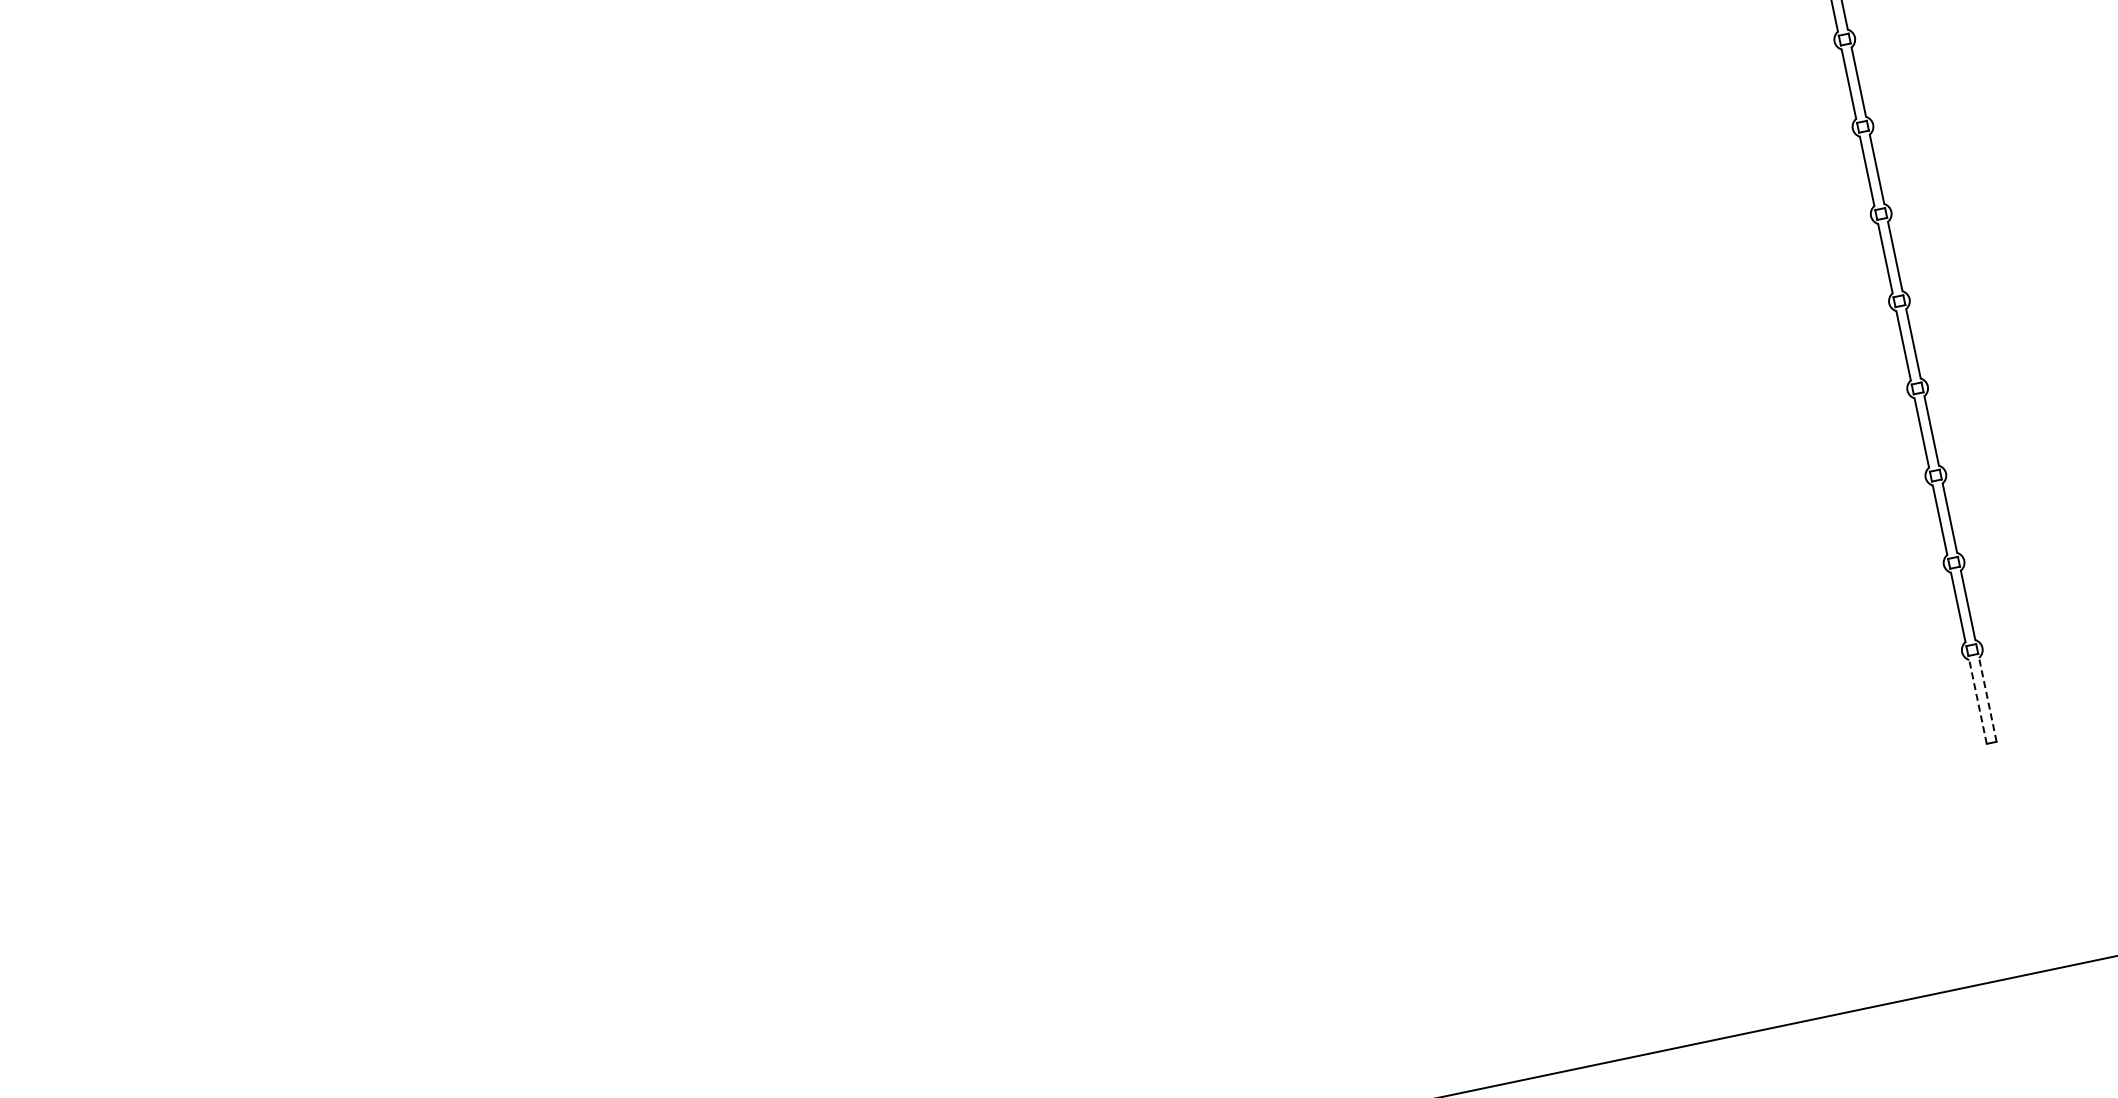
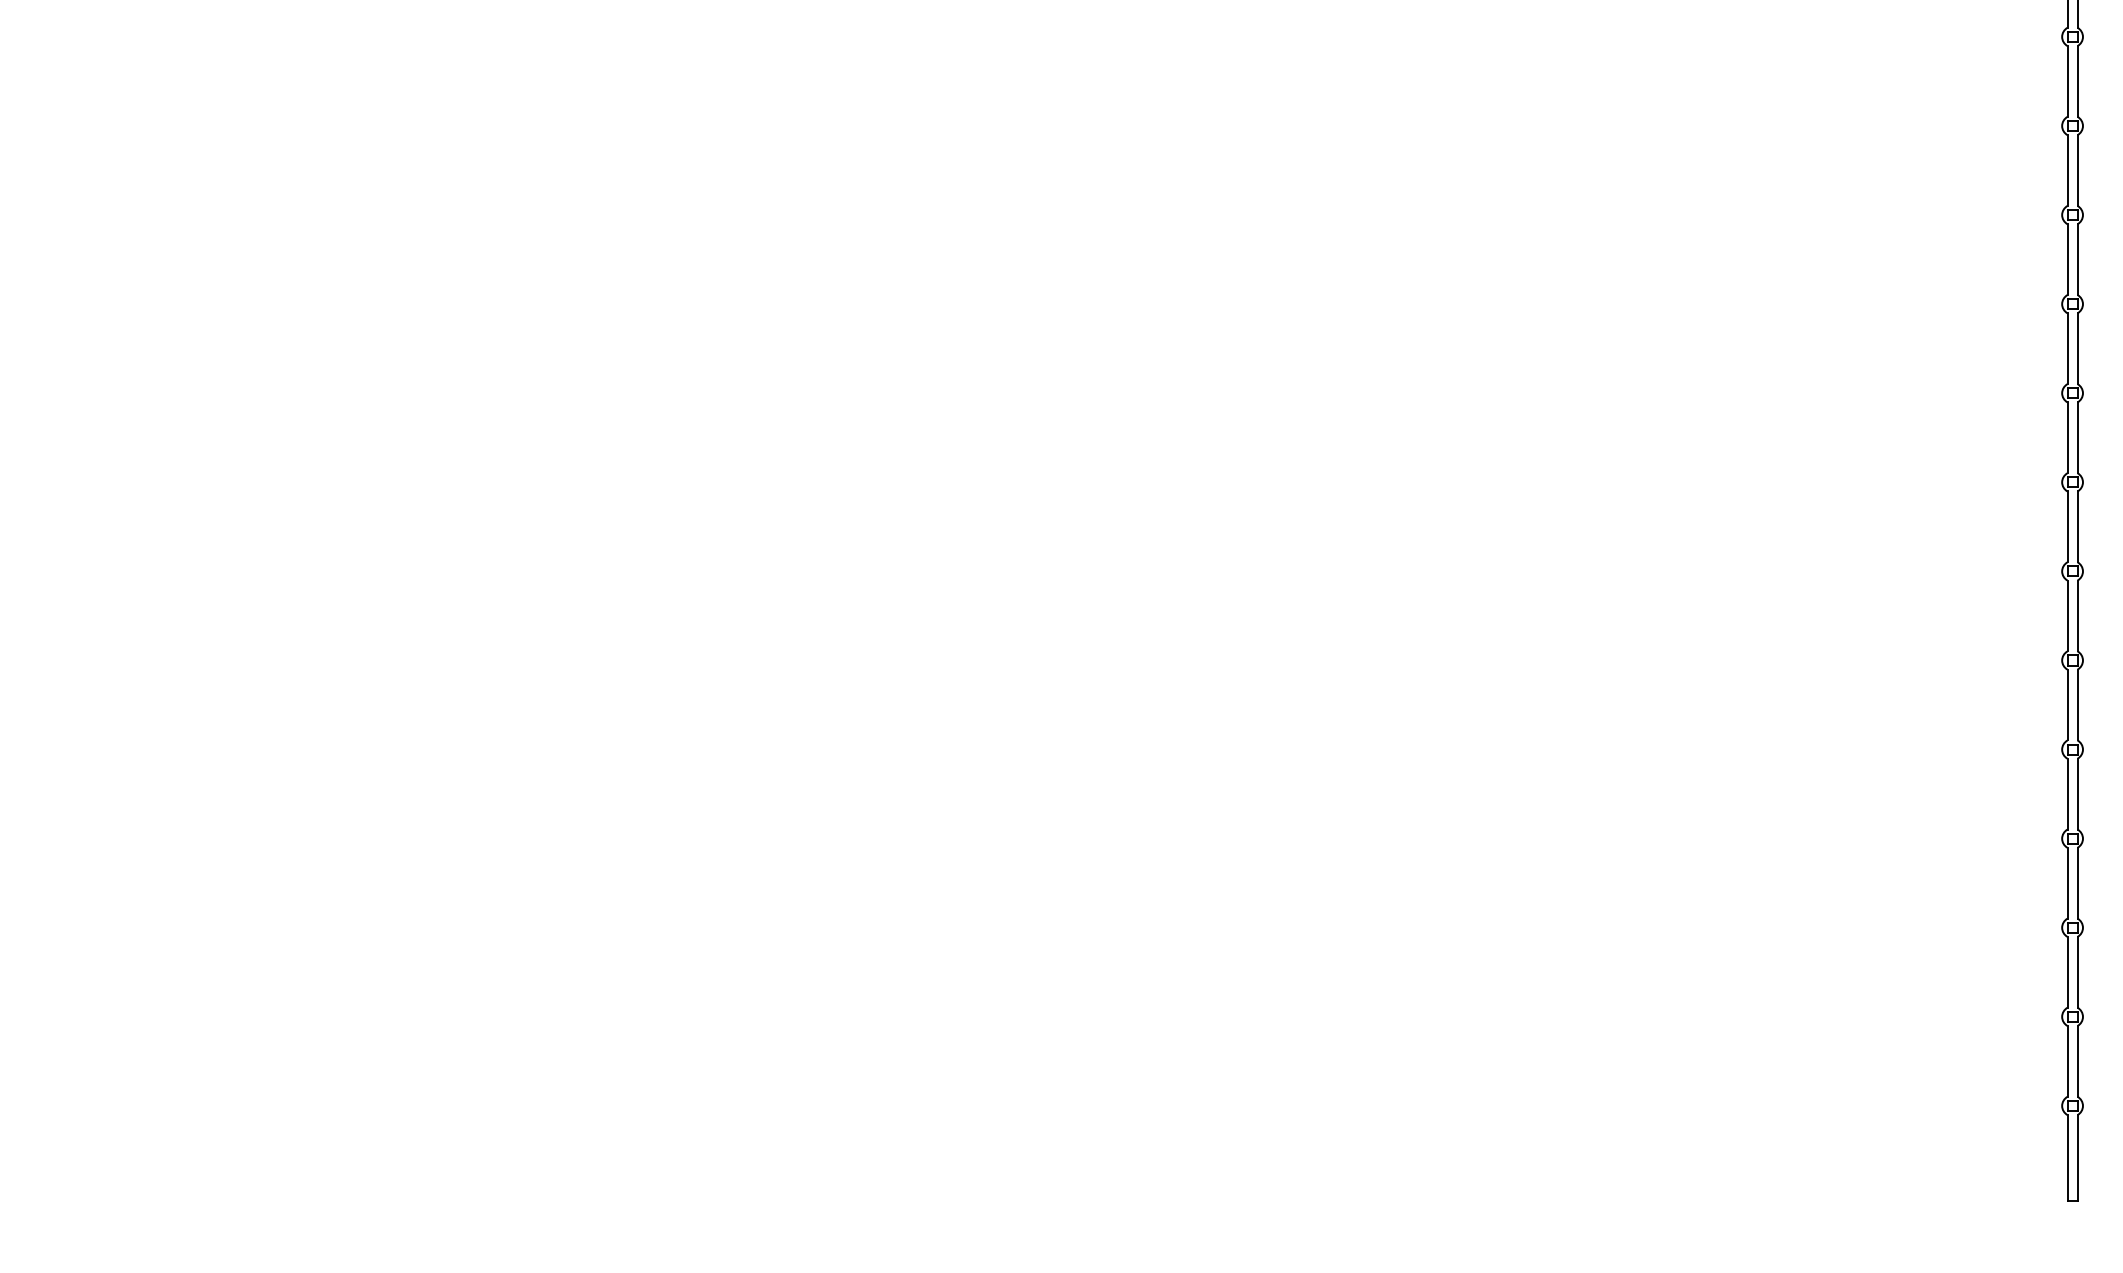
line: (1987, 699) -> (2077, 1157), dashed -> solid
line: (1977, 701) -> (2067, 1157), dashed -> solid

